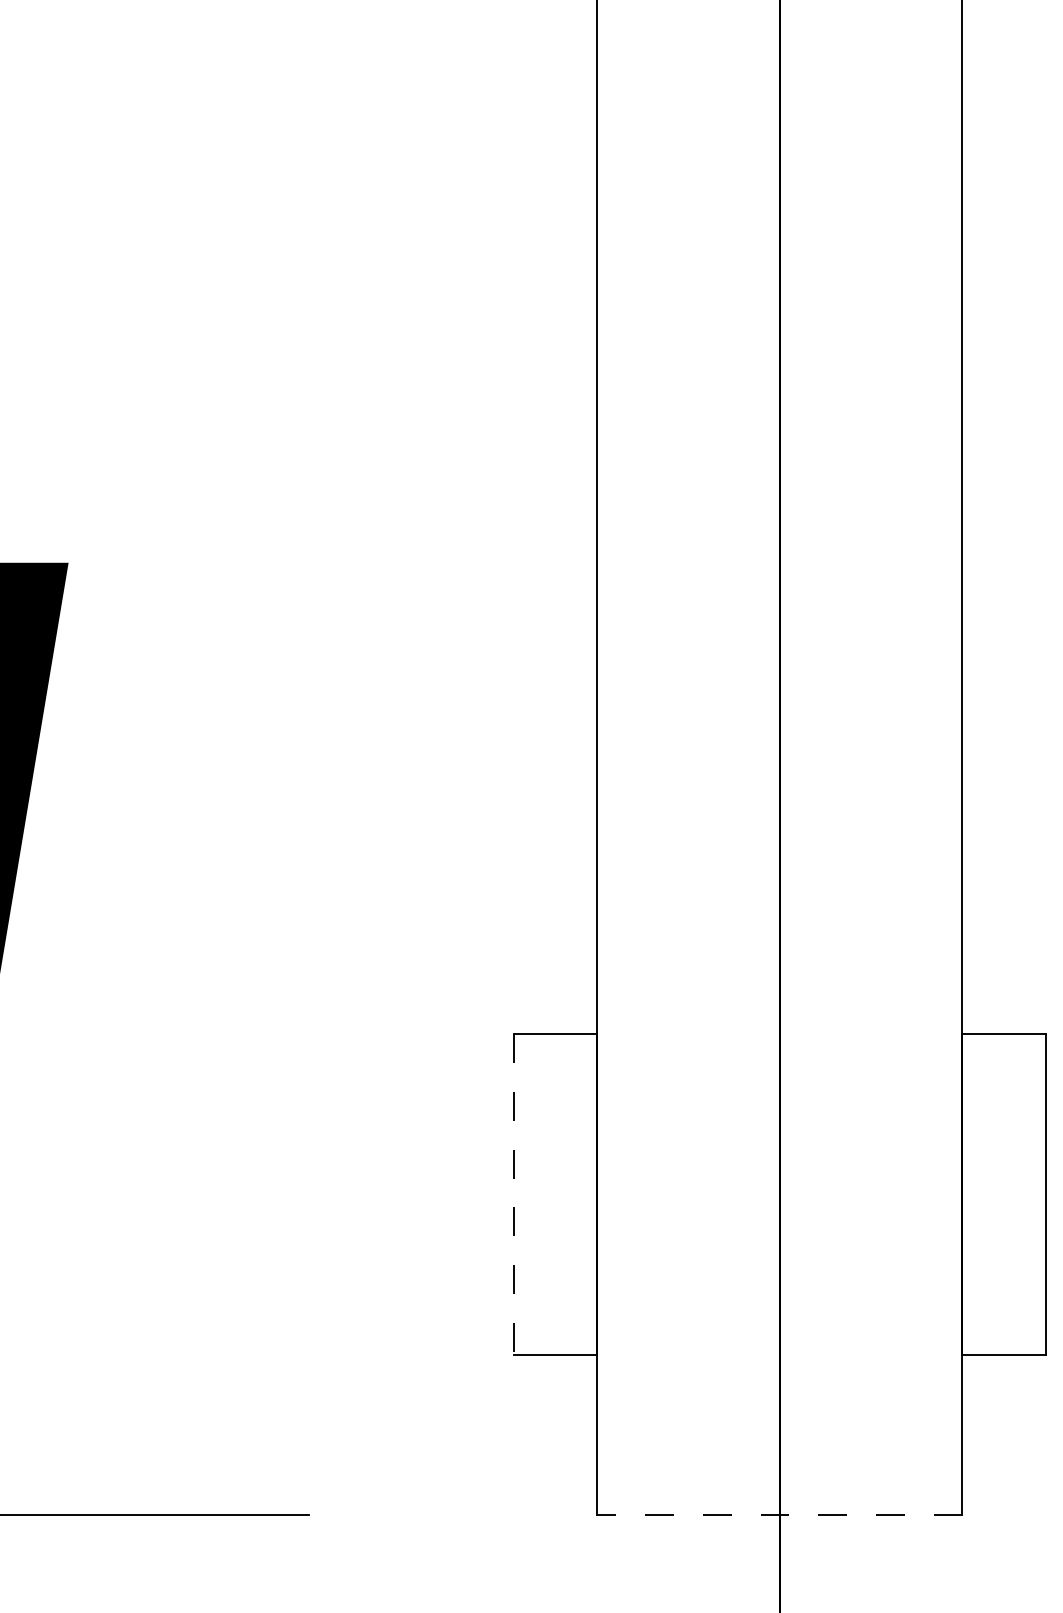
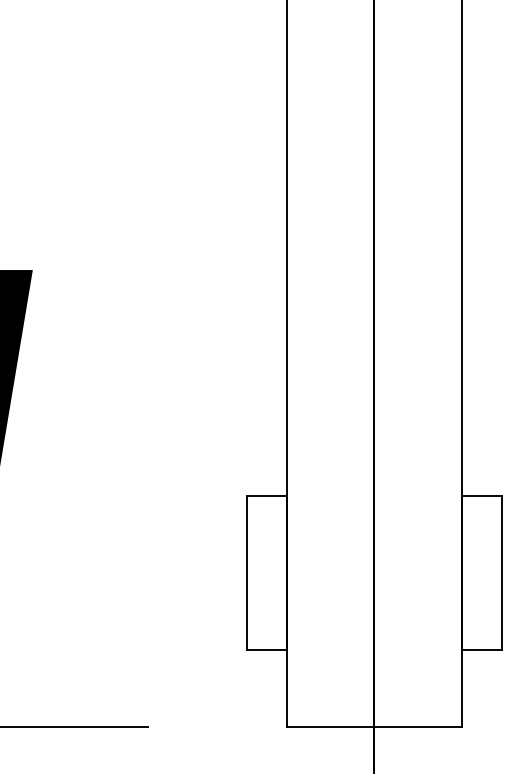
line: (513, 1195) -> (246, 573), dashed -> solid
line: (780, 1513) -> (374, 726), dashed -> solid

